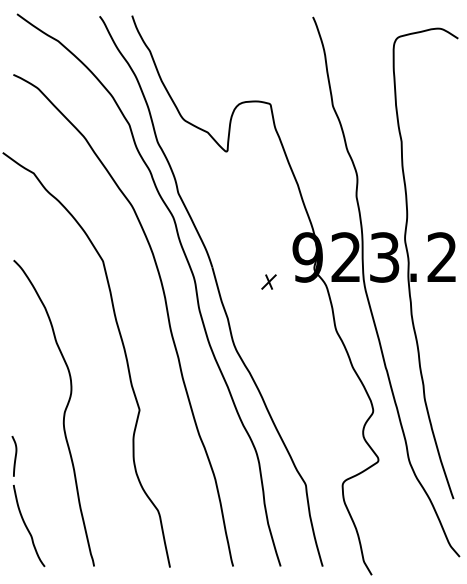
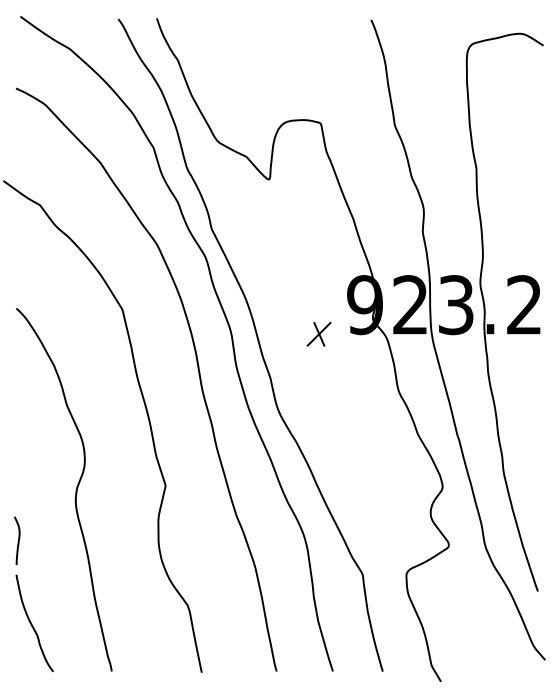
part: (268, 281) -> (318, 333), size x1.43

